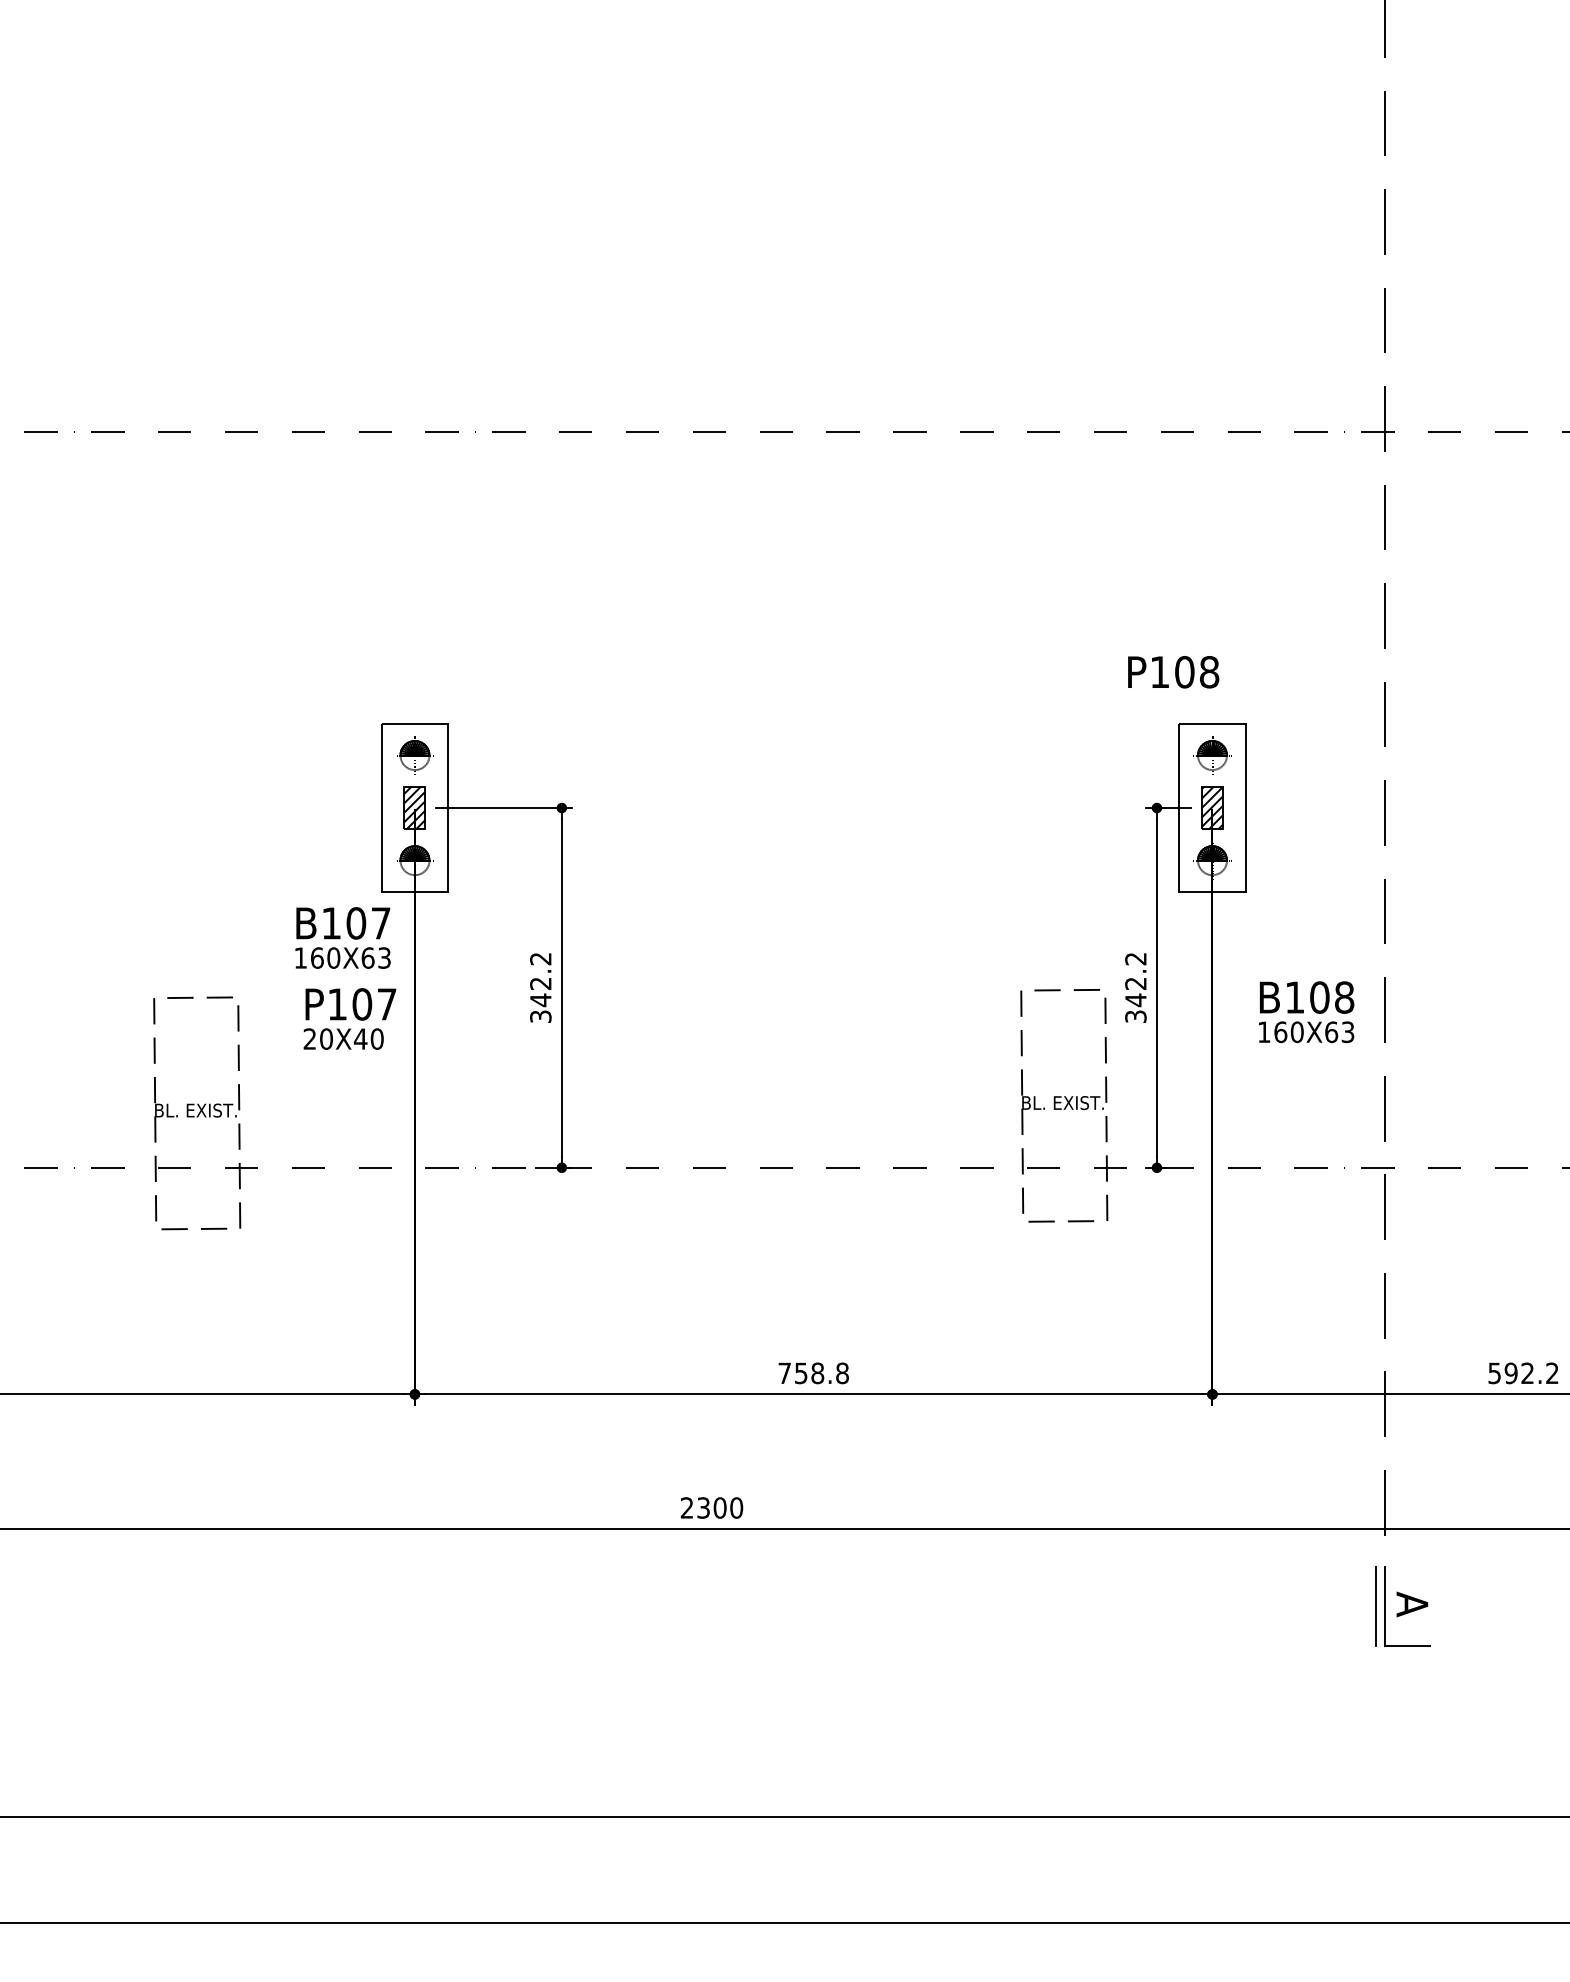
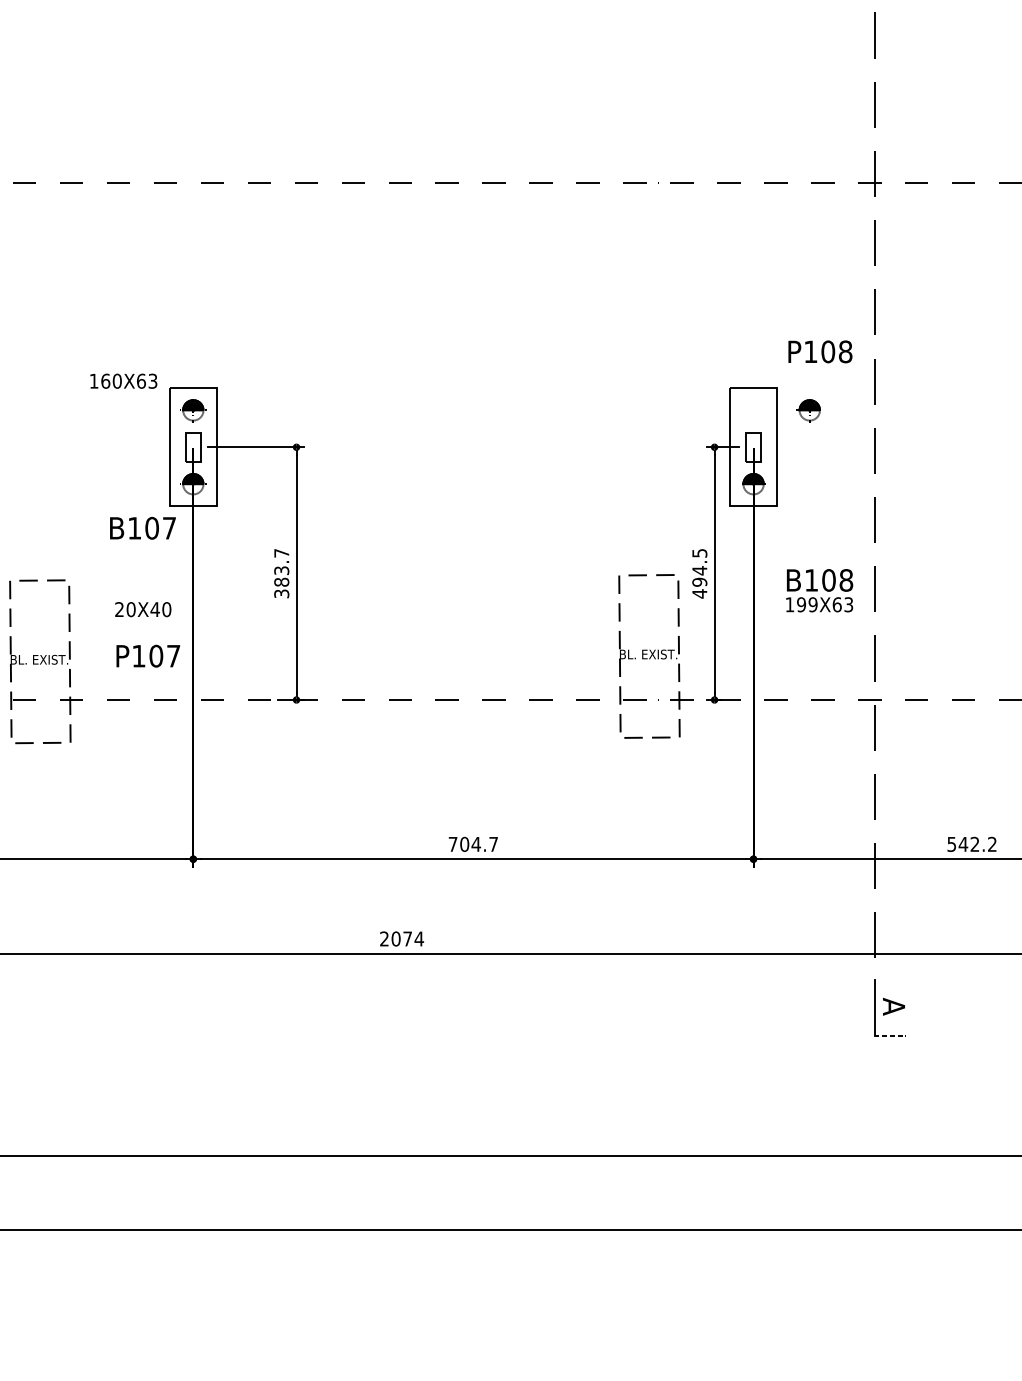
text: (1173, 672) -> (820, 352), moved
part: (1212, 755) -> (809, 410), moved
hatch: (414, 808) -> (192, 447), removed
hatch: (1211, 808) -> (752, 447), removed
text: (342, 957) -> (123, 380), moved
text: (540, 980) -> (281, 568), 342.2 -> 383.7
text: (1135, 988) -> (699, 574), 342.2 -> 494.5
text: (350, 1004) -> (148, 656), moved
text: (1288, 1032) -> (806, 604), 160X63 -> 199X63
text: (821, 1373) -> (478, 844), 758.8 -> 704.7
text: (1510, 1373) -> (962, 844), 592.2 -> 542.2
text: (720, 1507) -> (407, 938), 2300 -> 2074
line: (1376, 1605) -> (868, 1007), removed
line: (1407, 1645) -> (890, 1035), solid -> dashed

